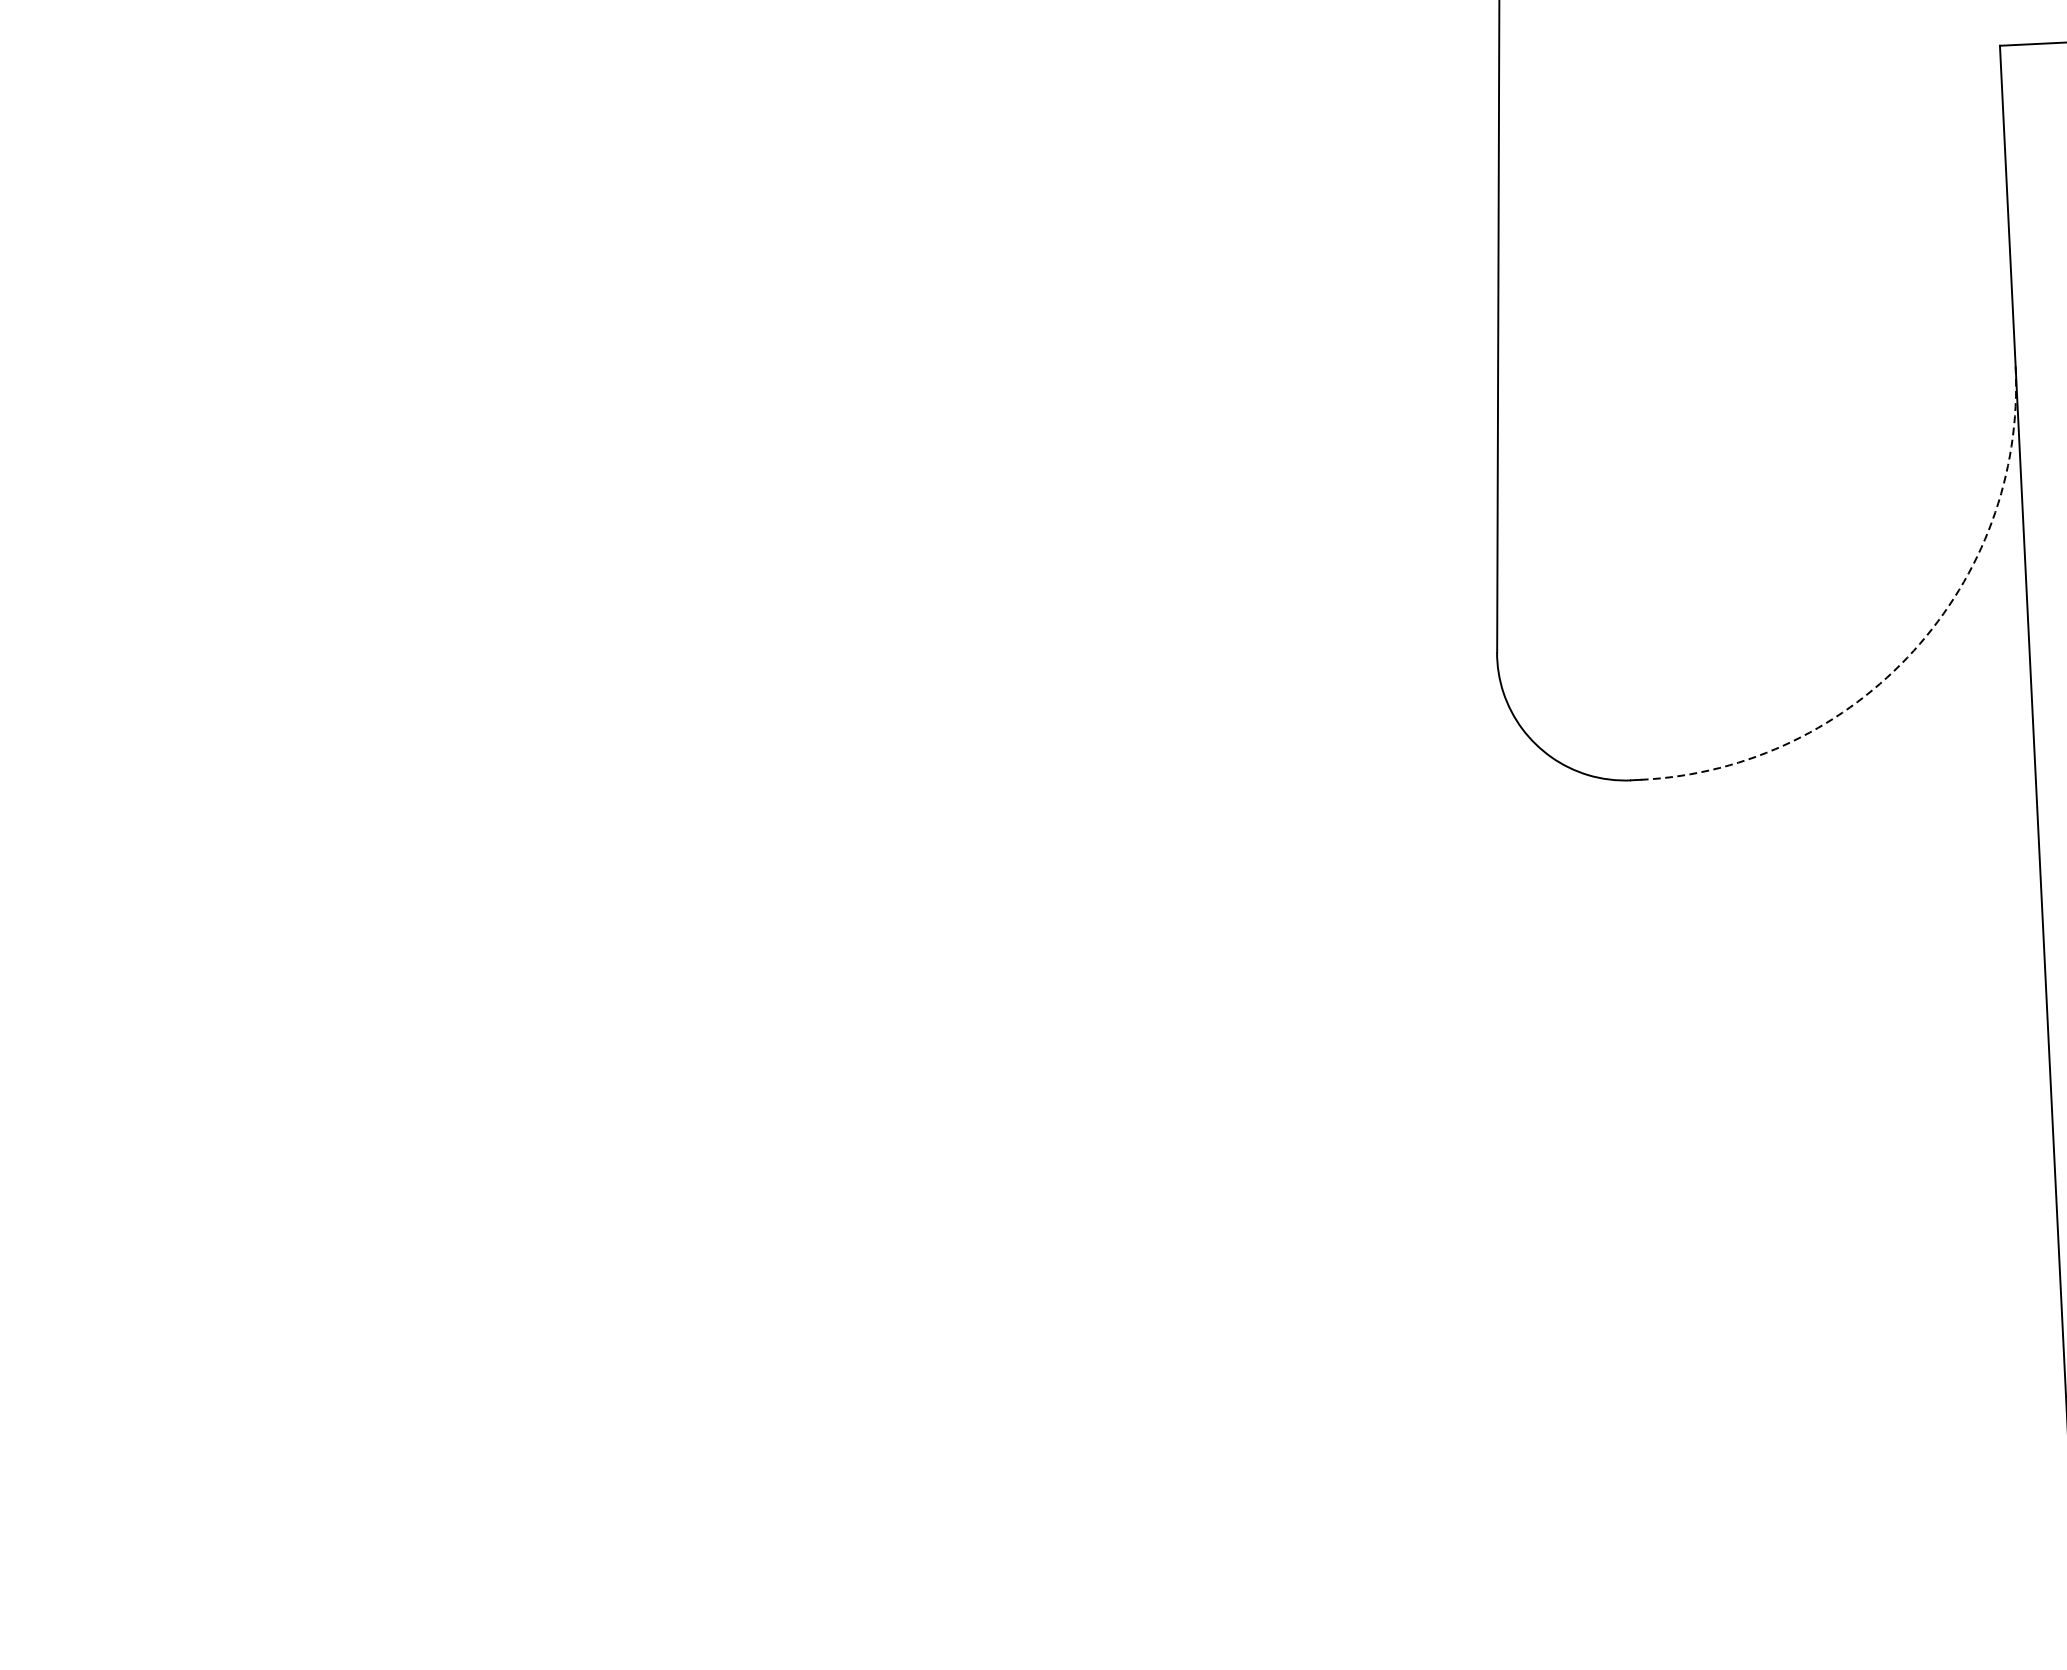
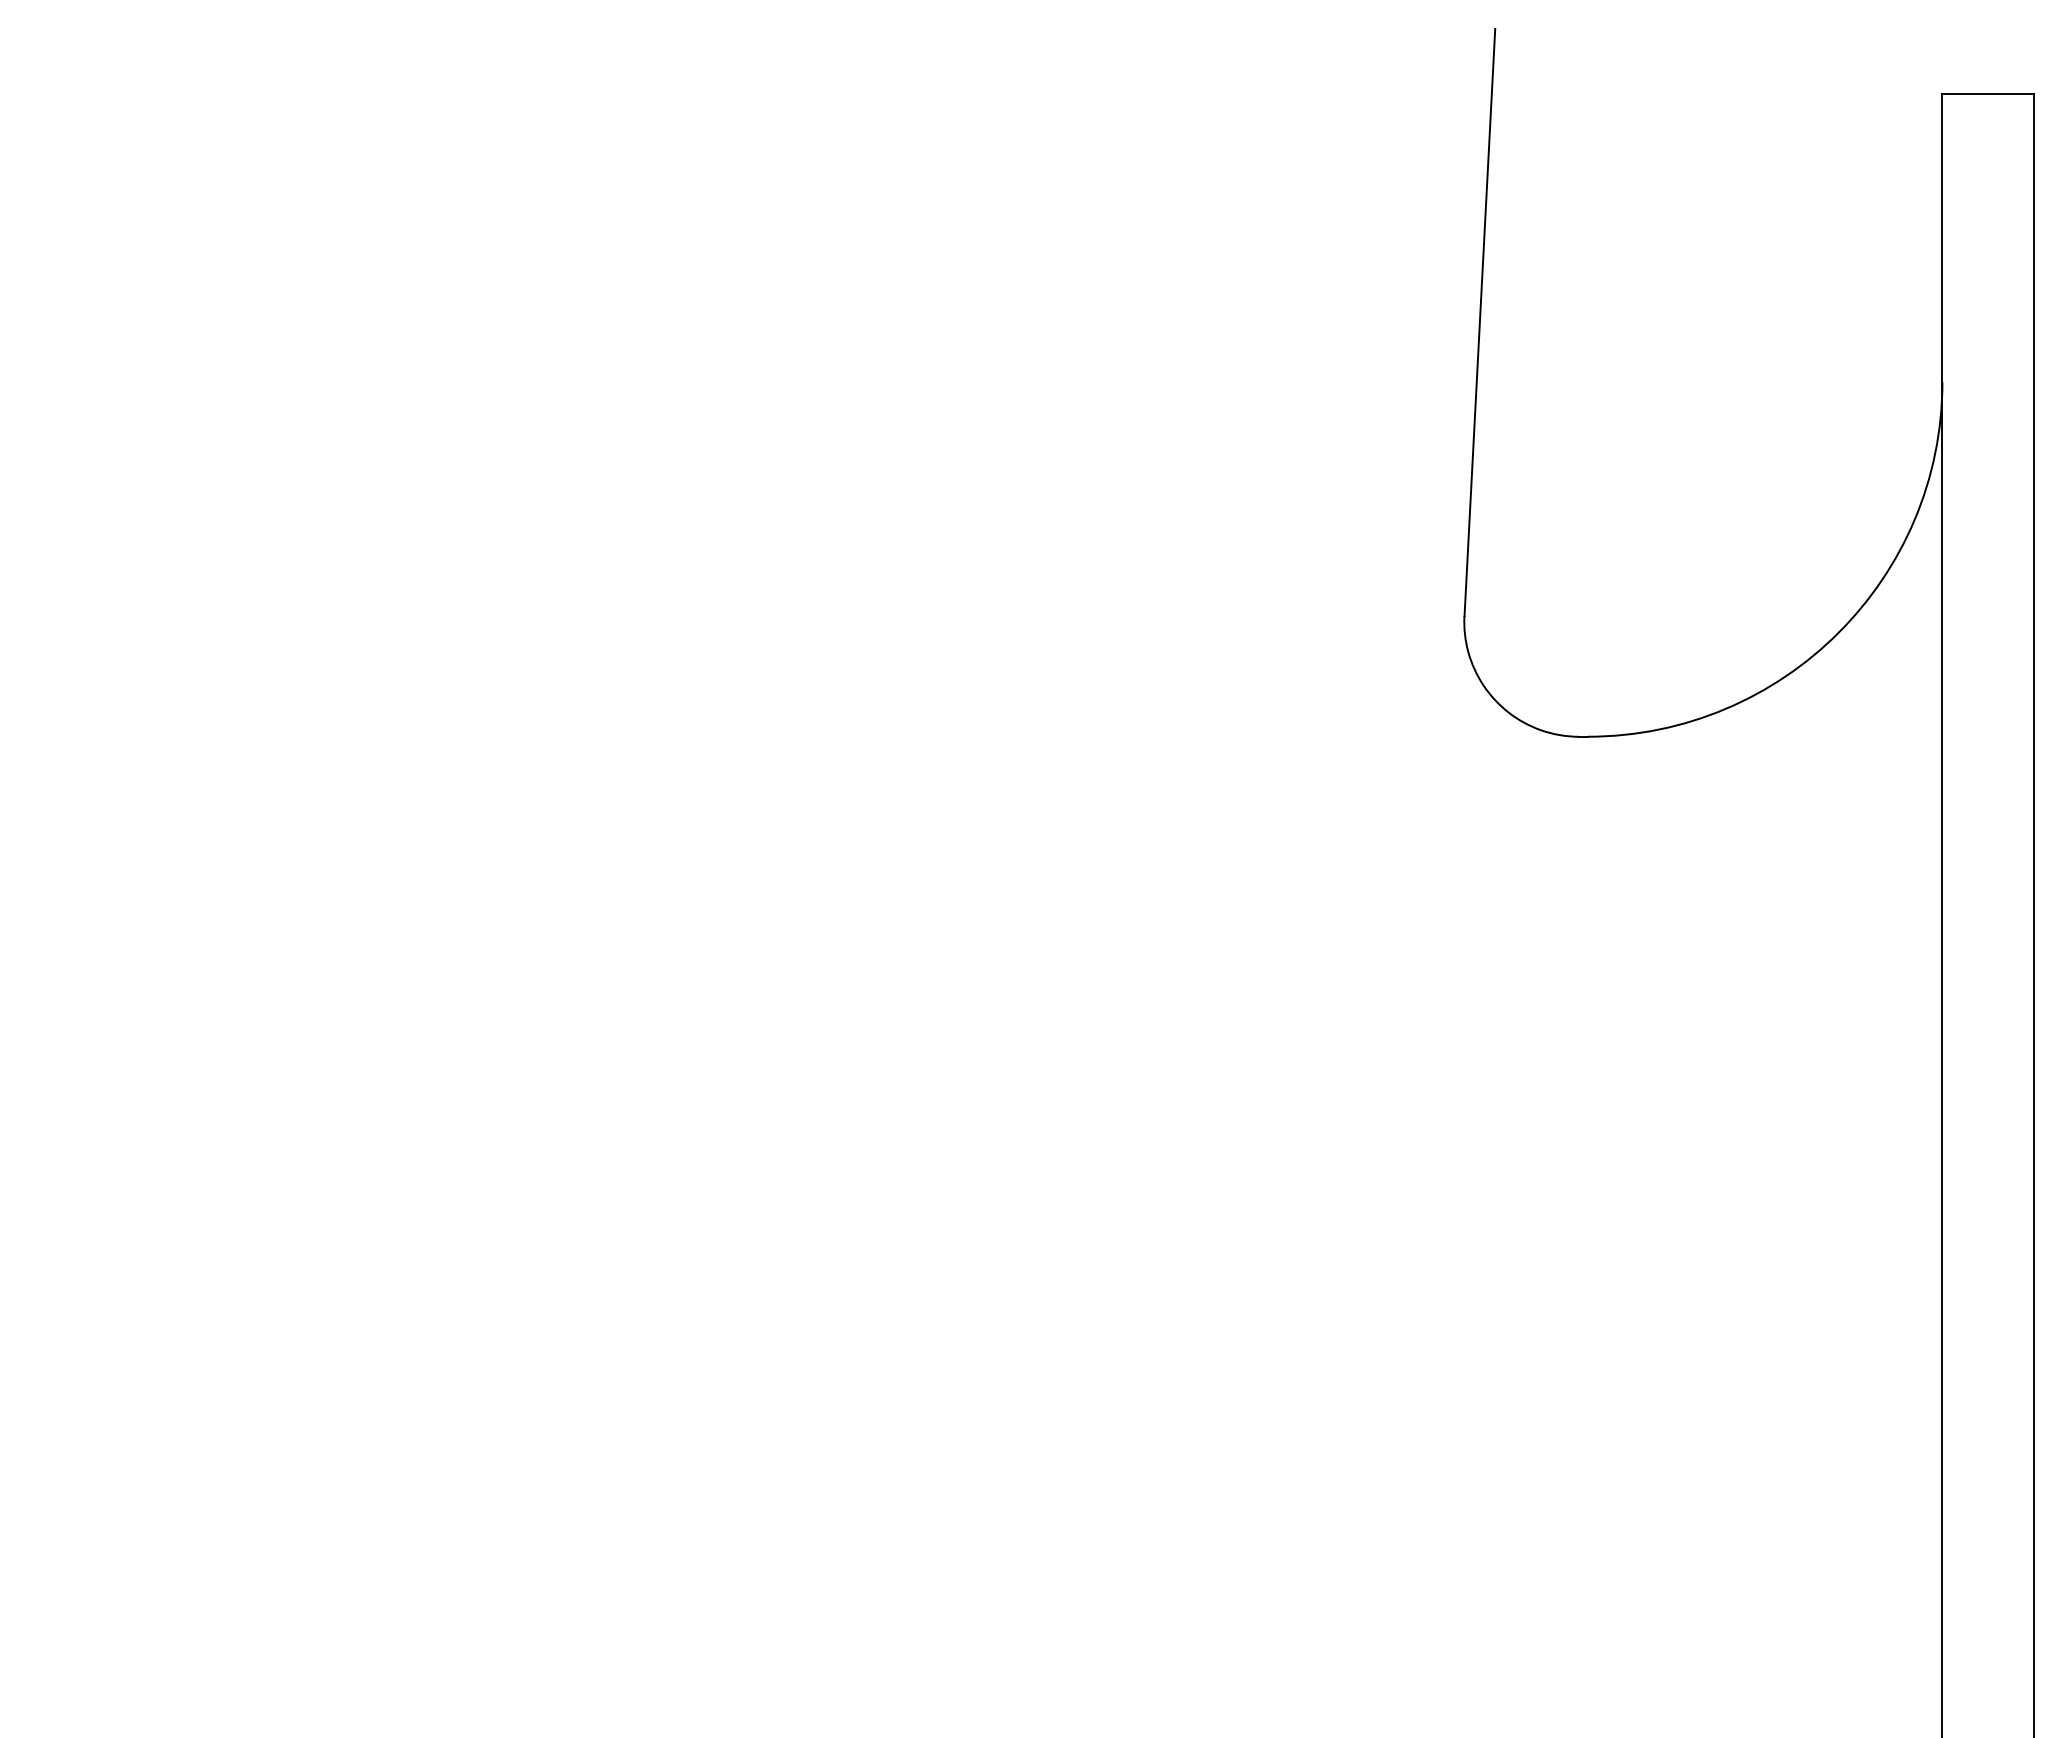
arc: (1913, 650) -> (1838, 632), dashed -> solid

